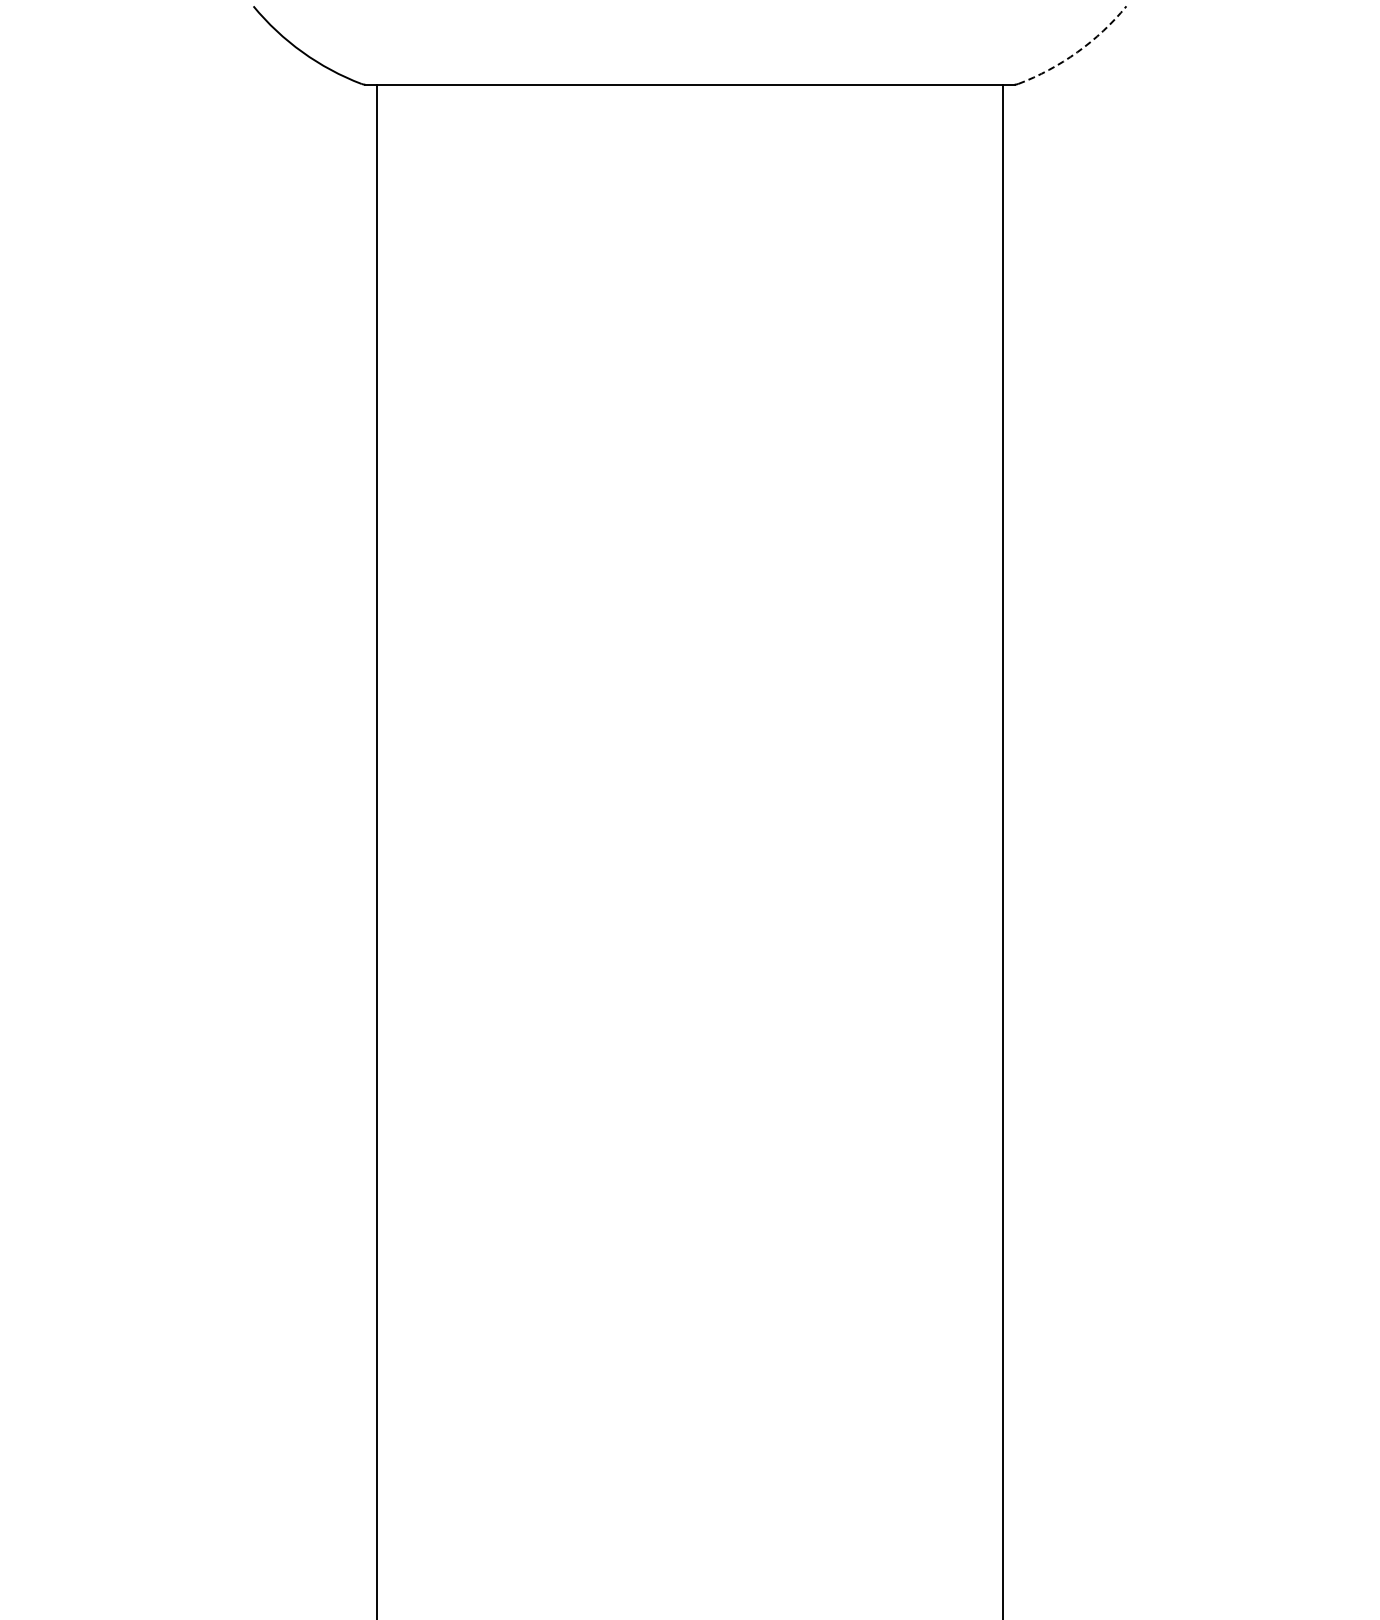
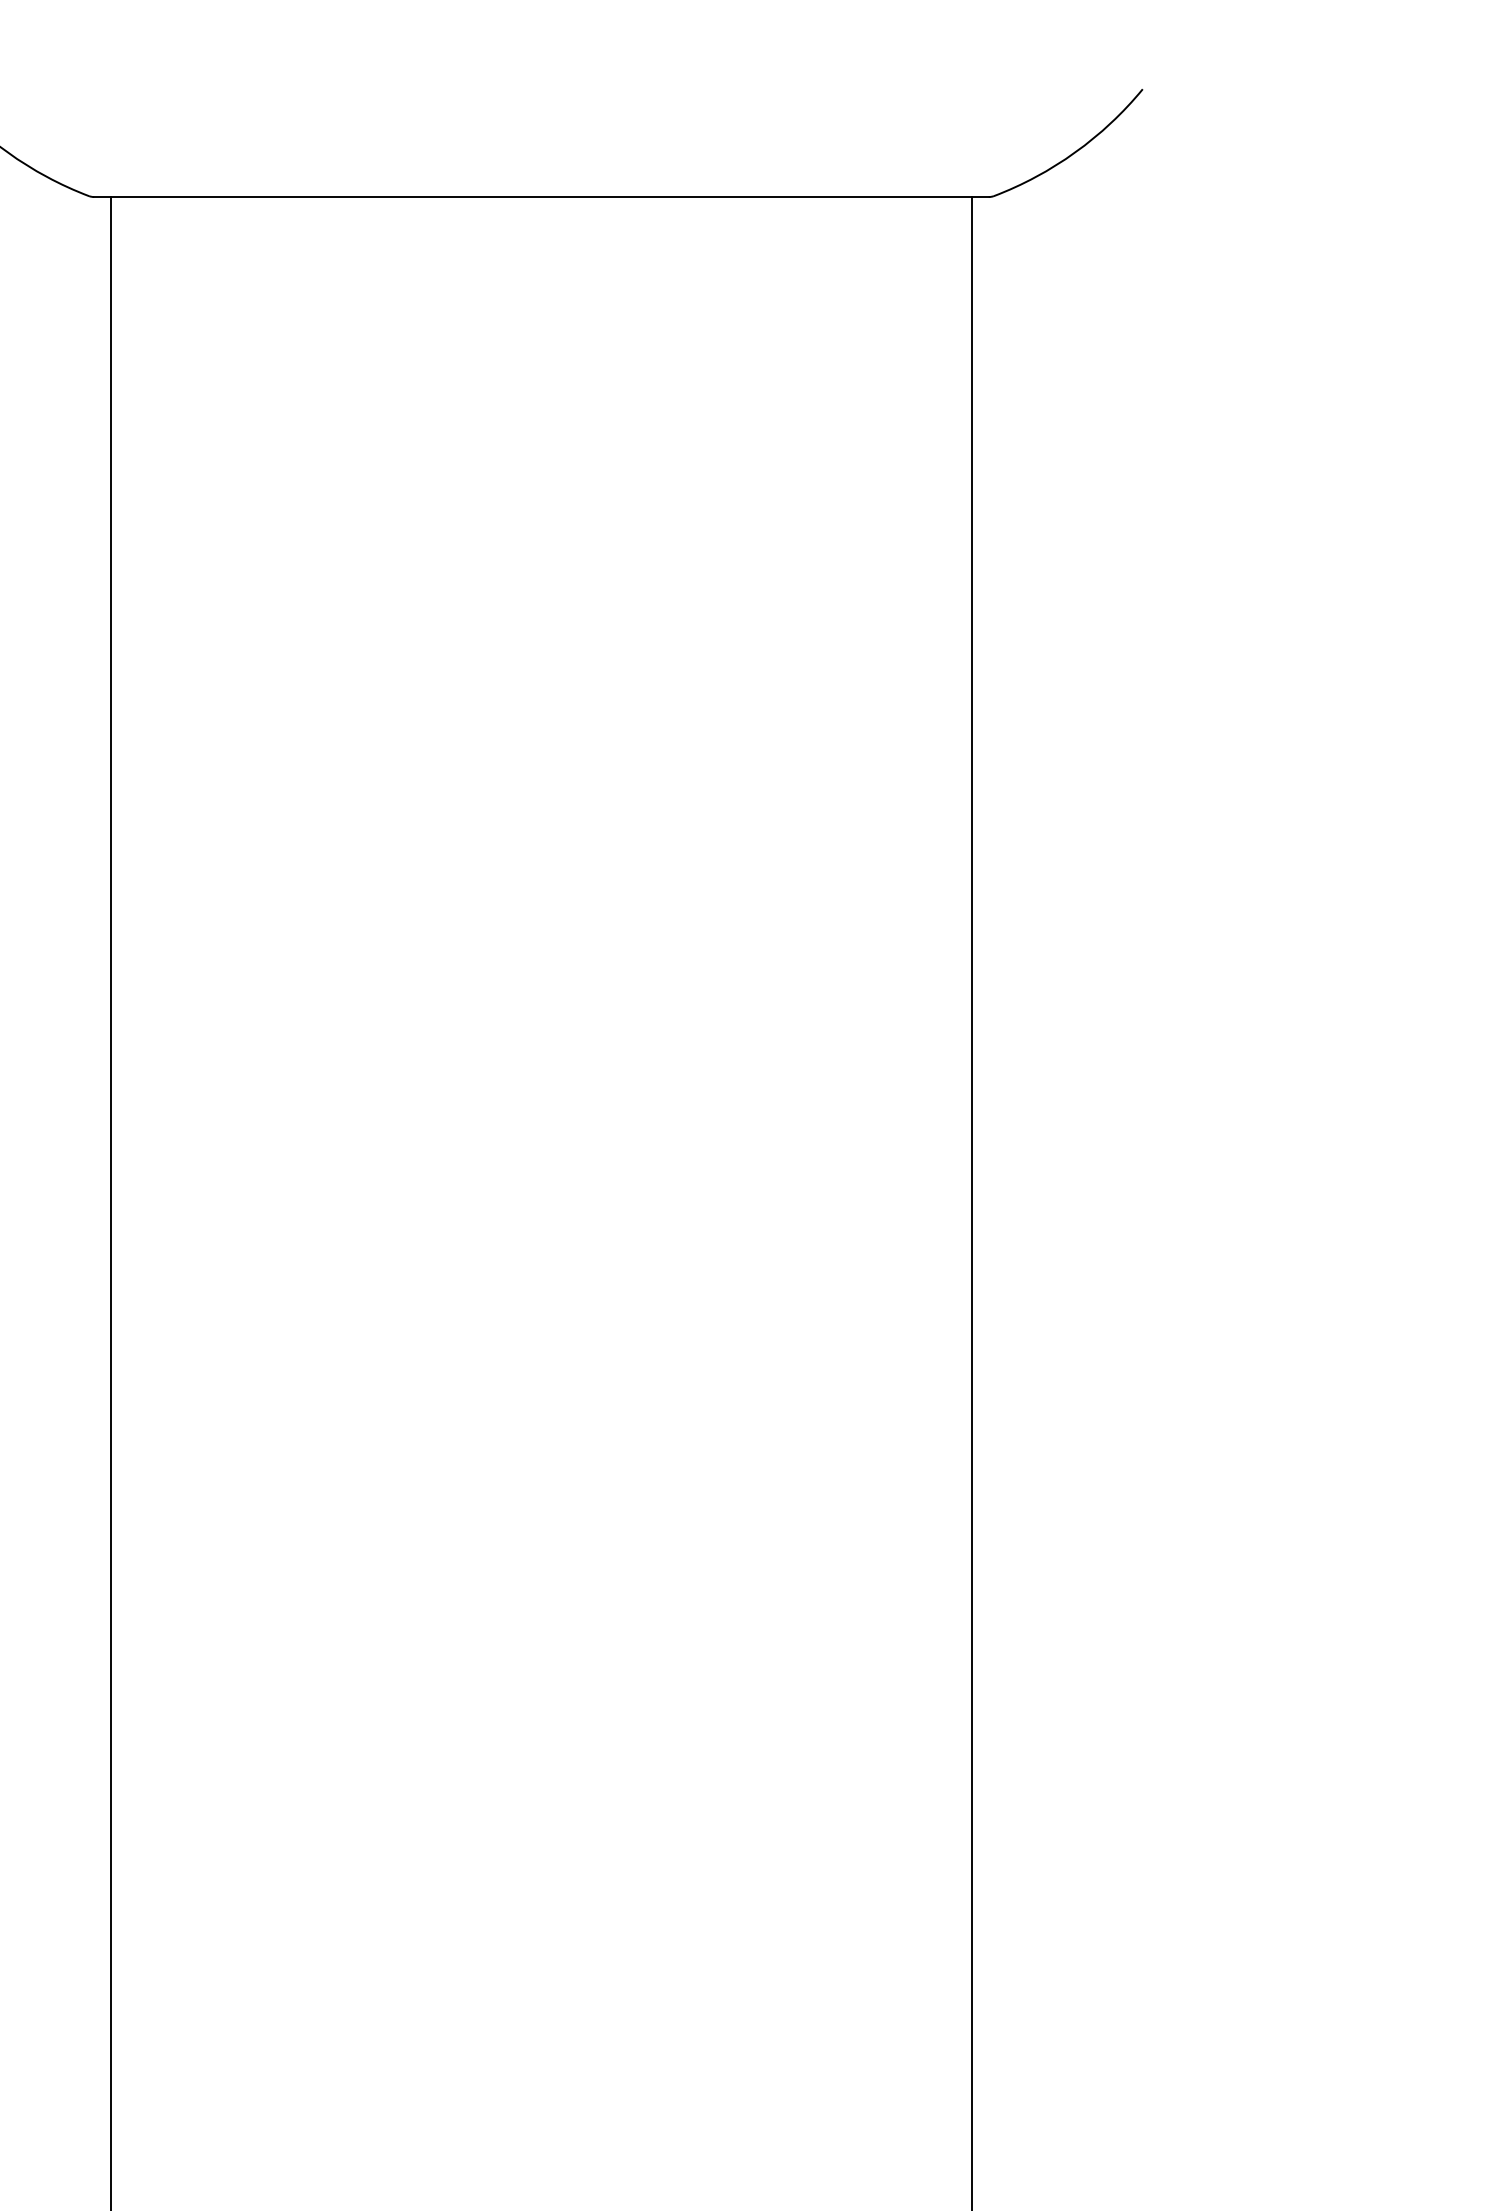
arc: (1077, 52) -> (1075, 152), dashed -> solid

